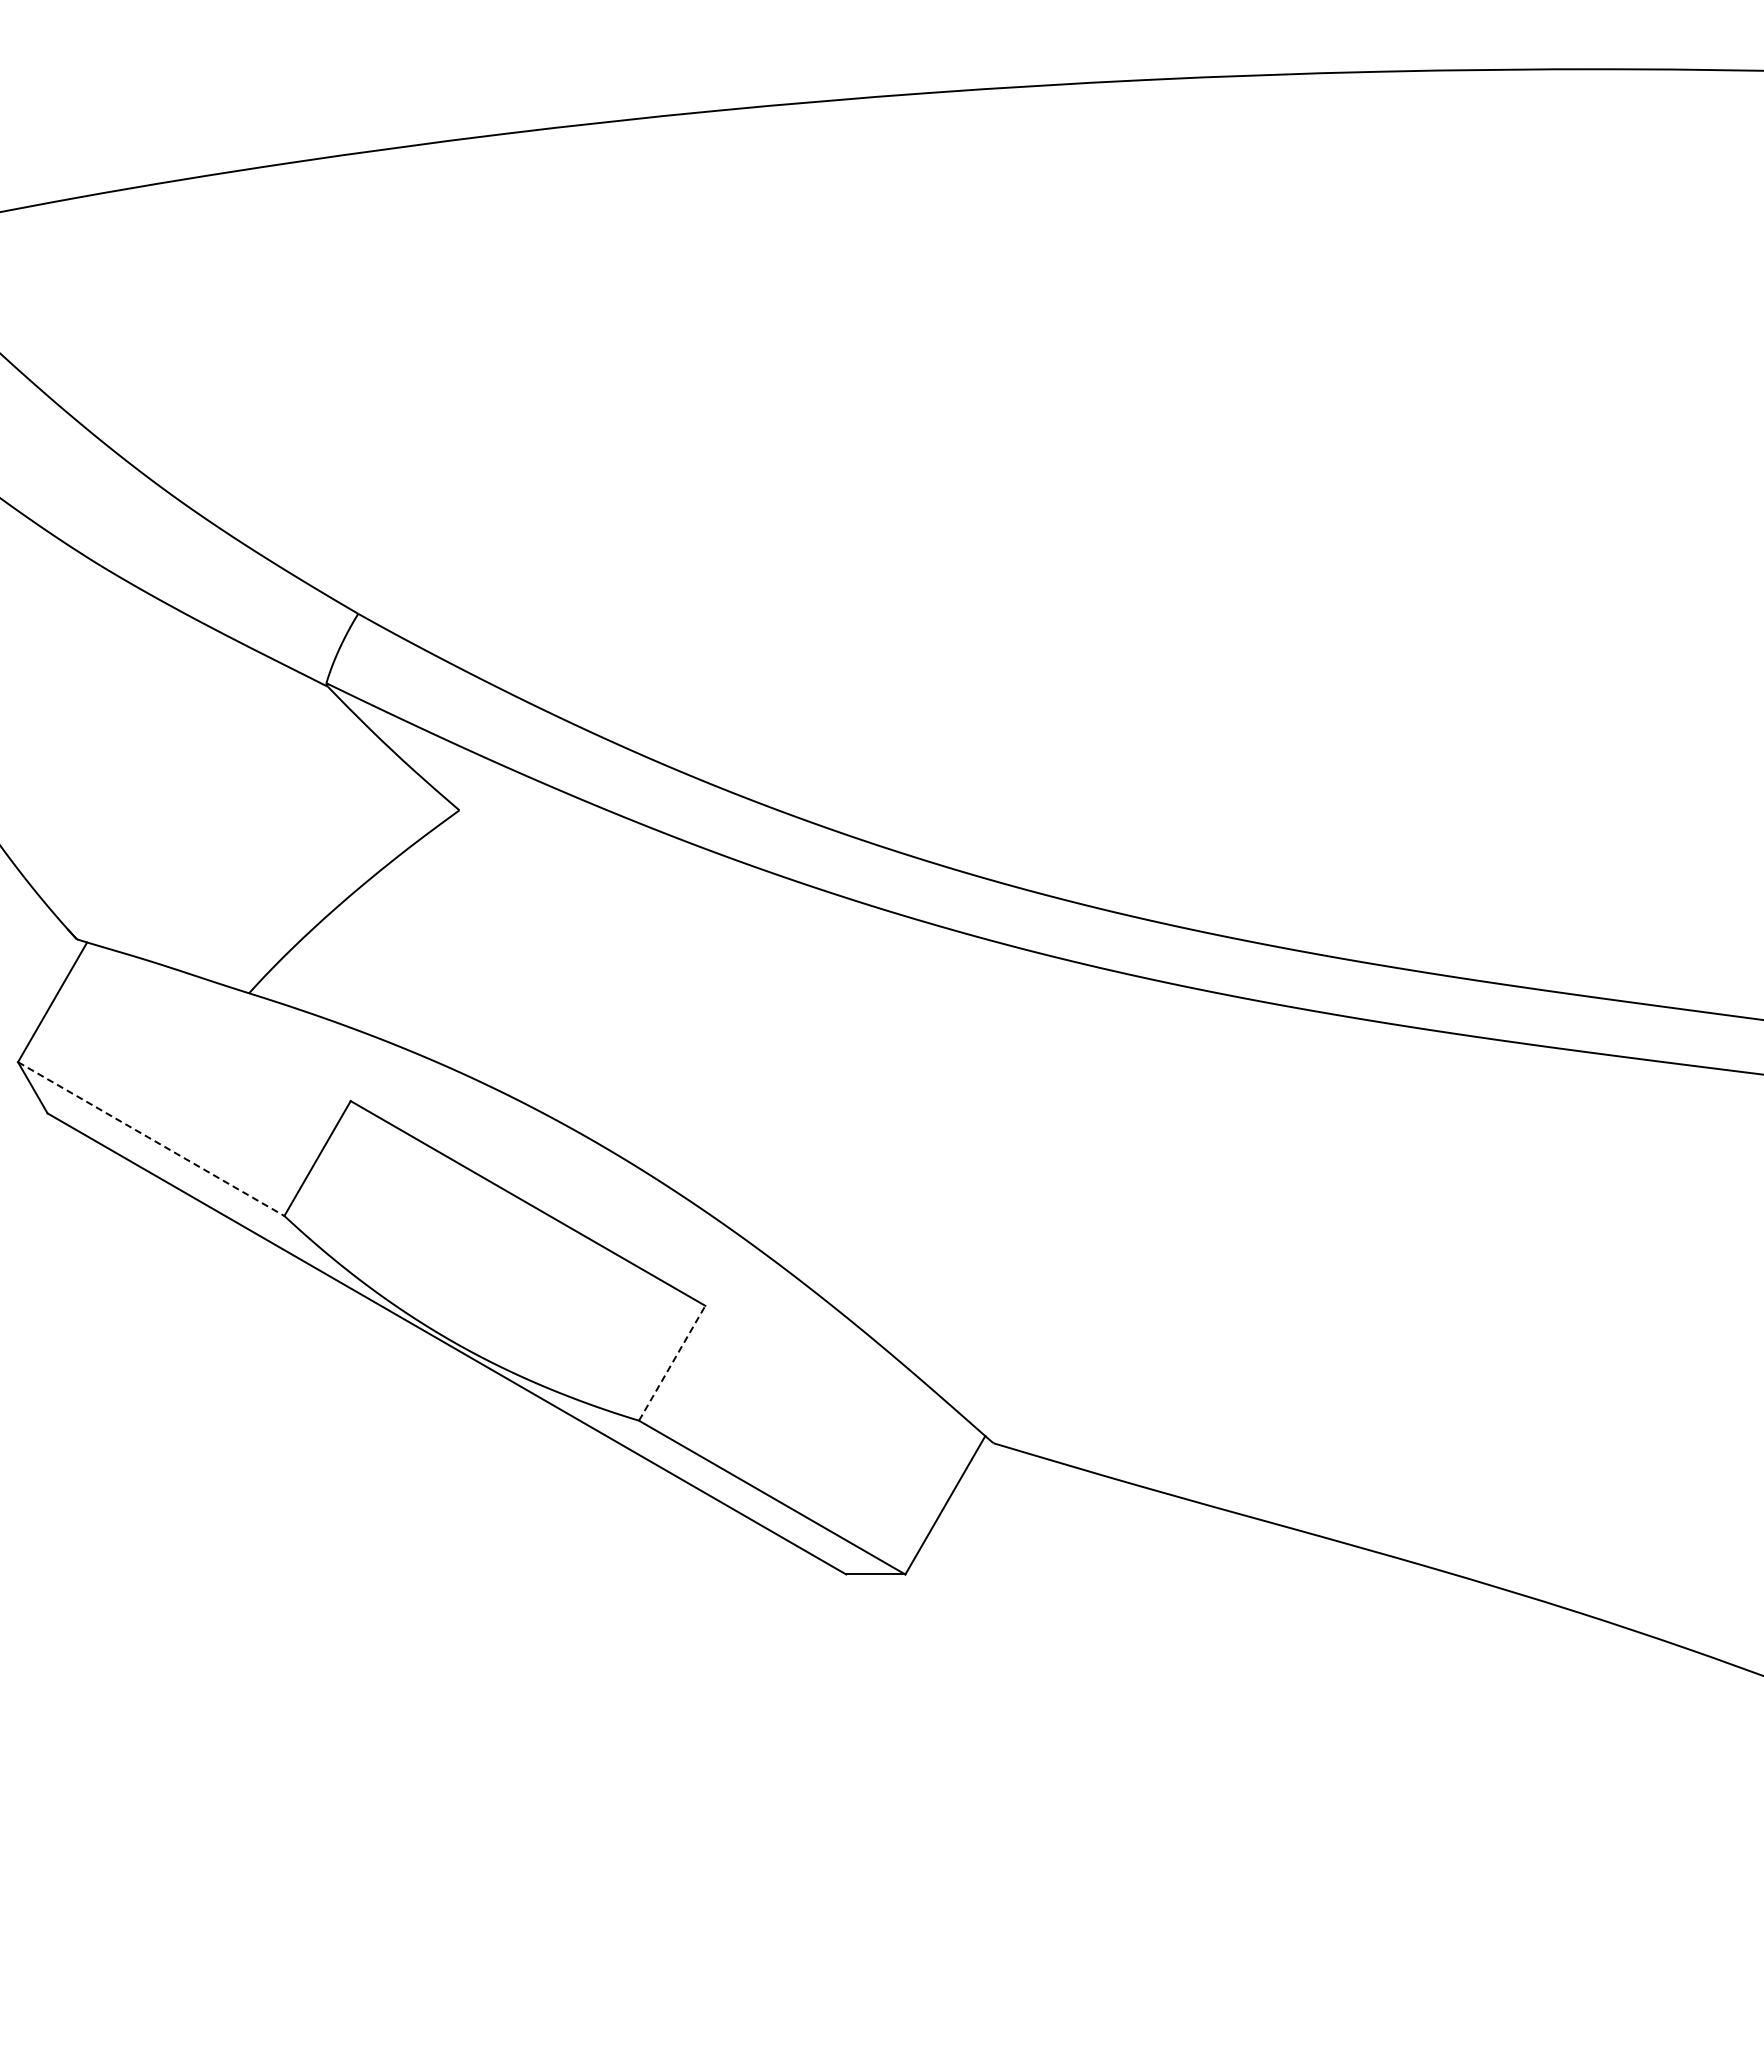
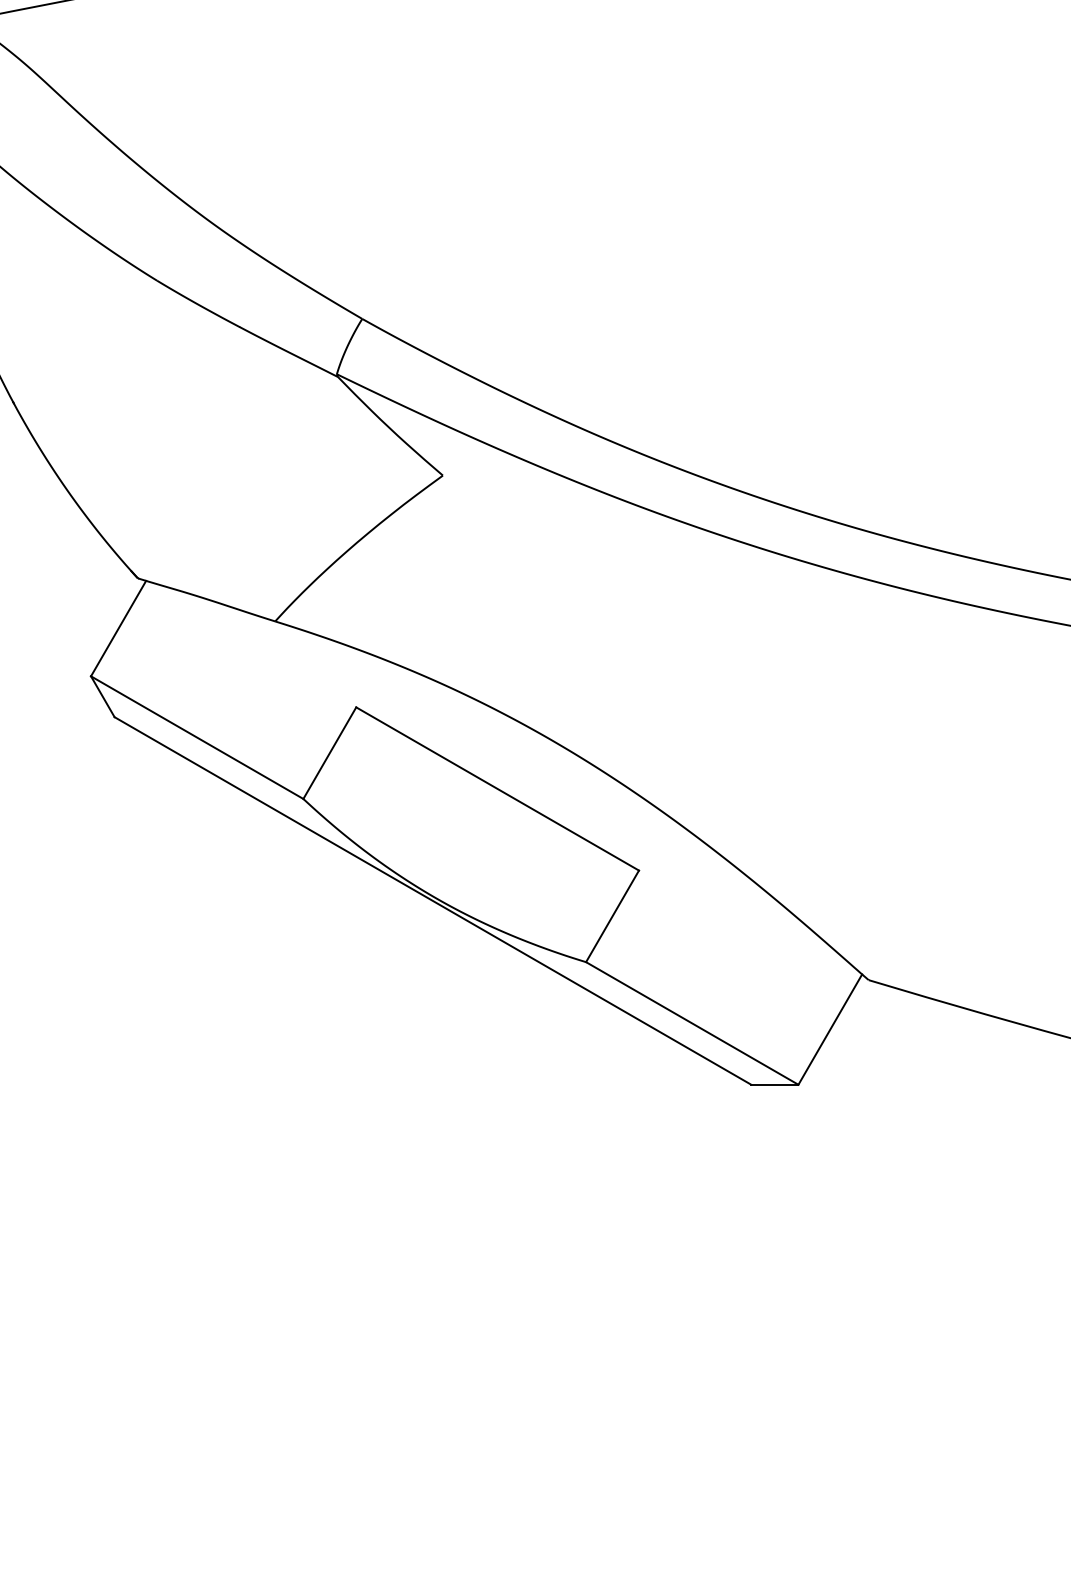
line: (151, 1139) -> (197, 737), dashed -> solid
line: (672, 1362) -> (612, 915), dashed -> solid

